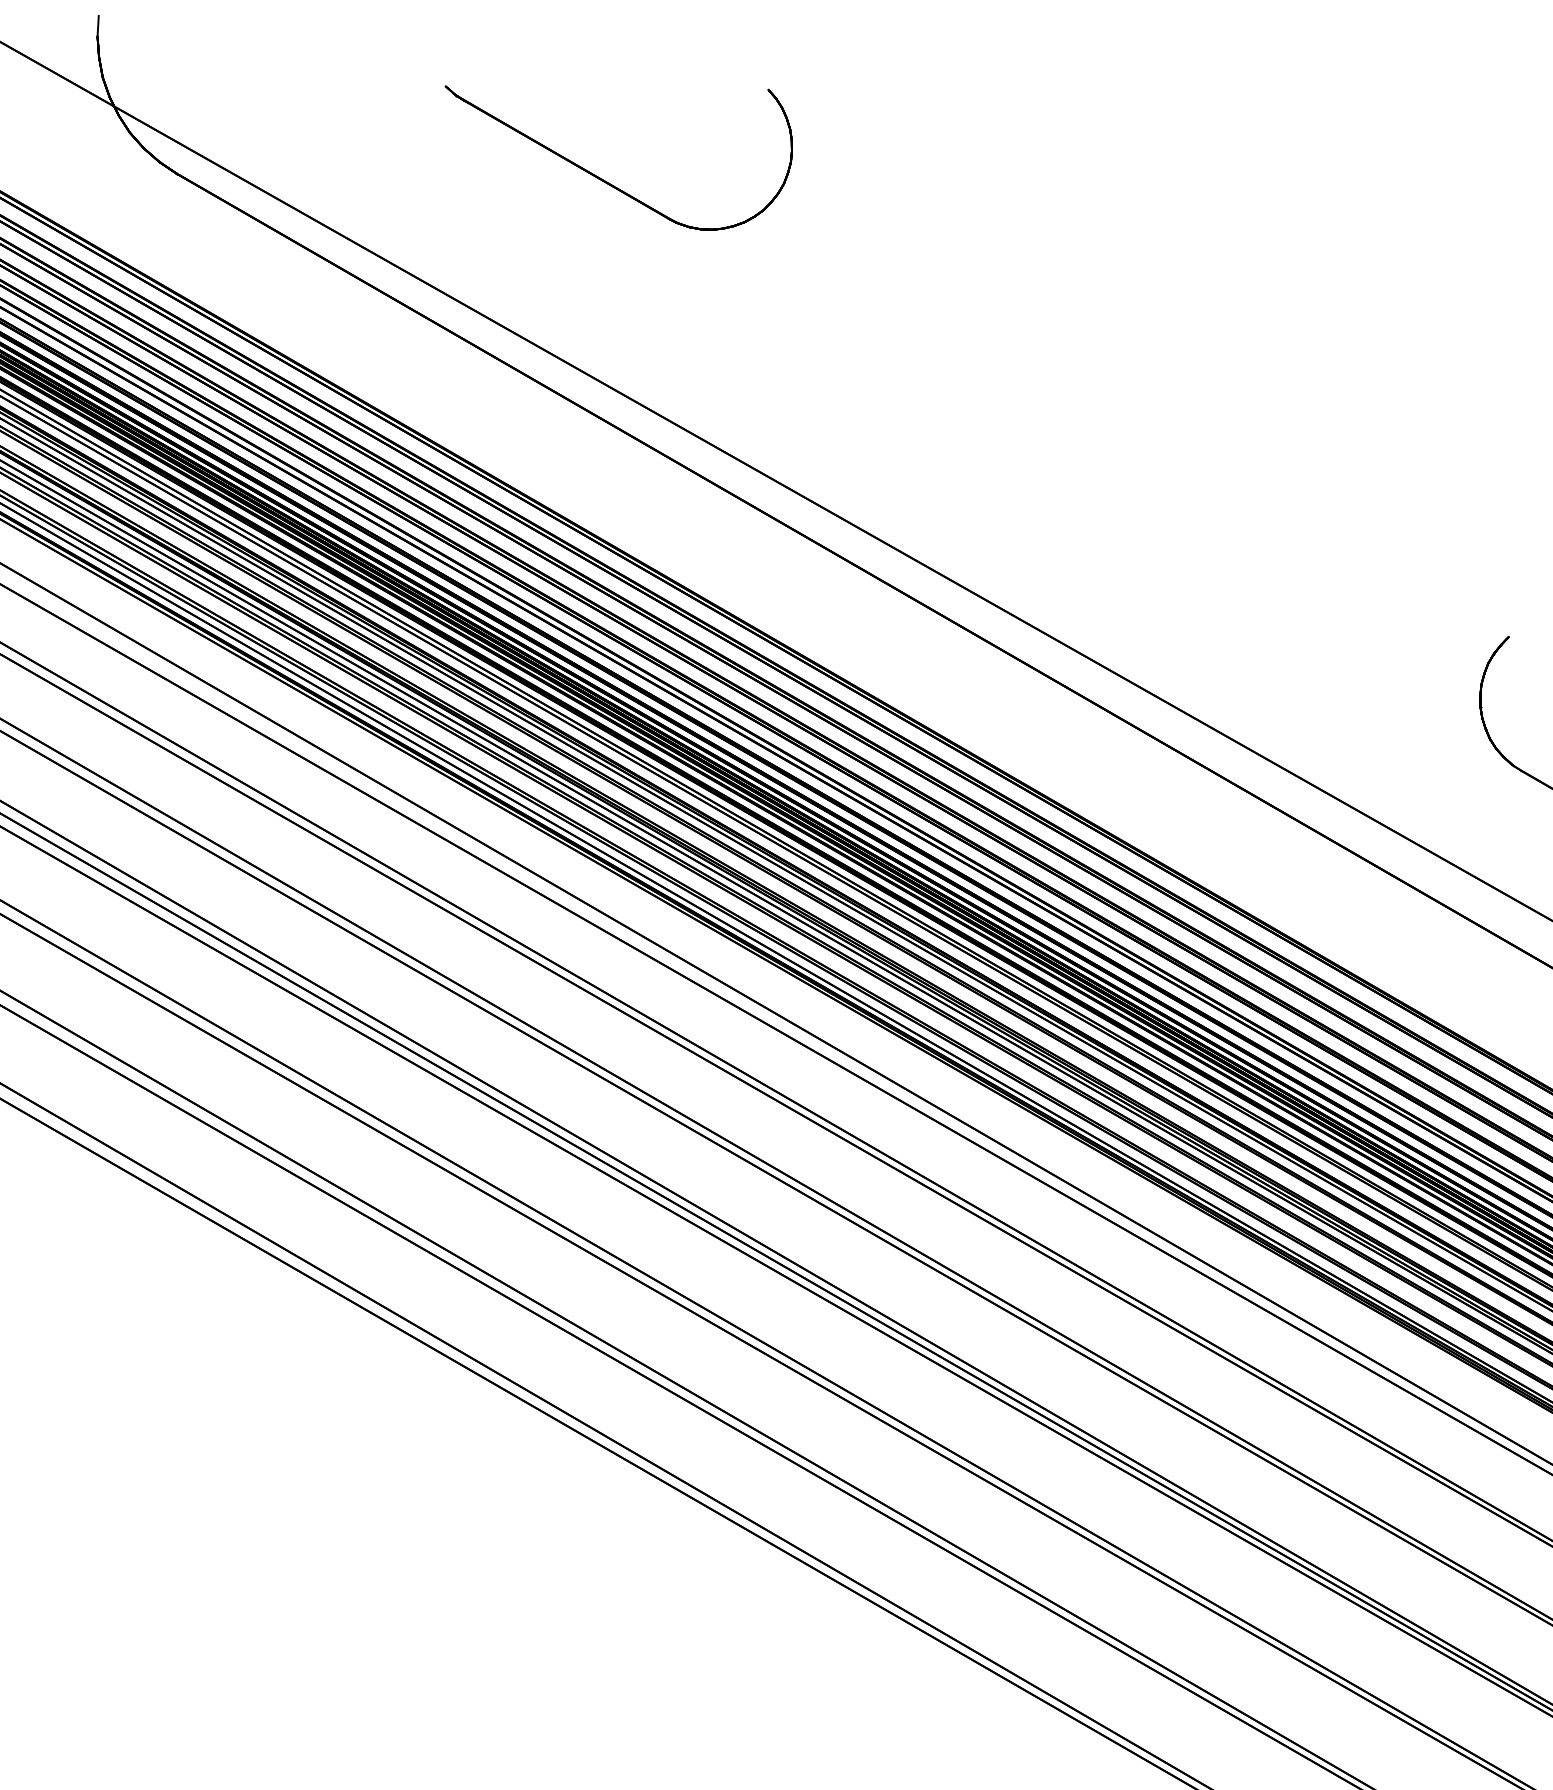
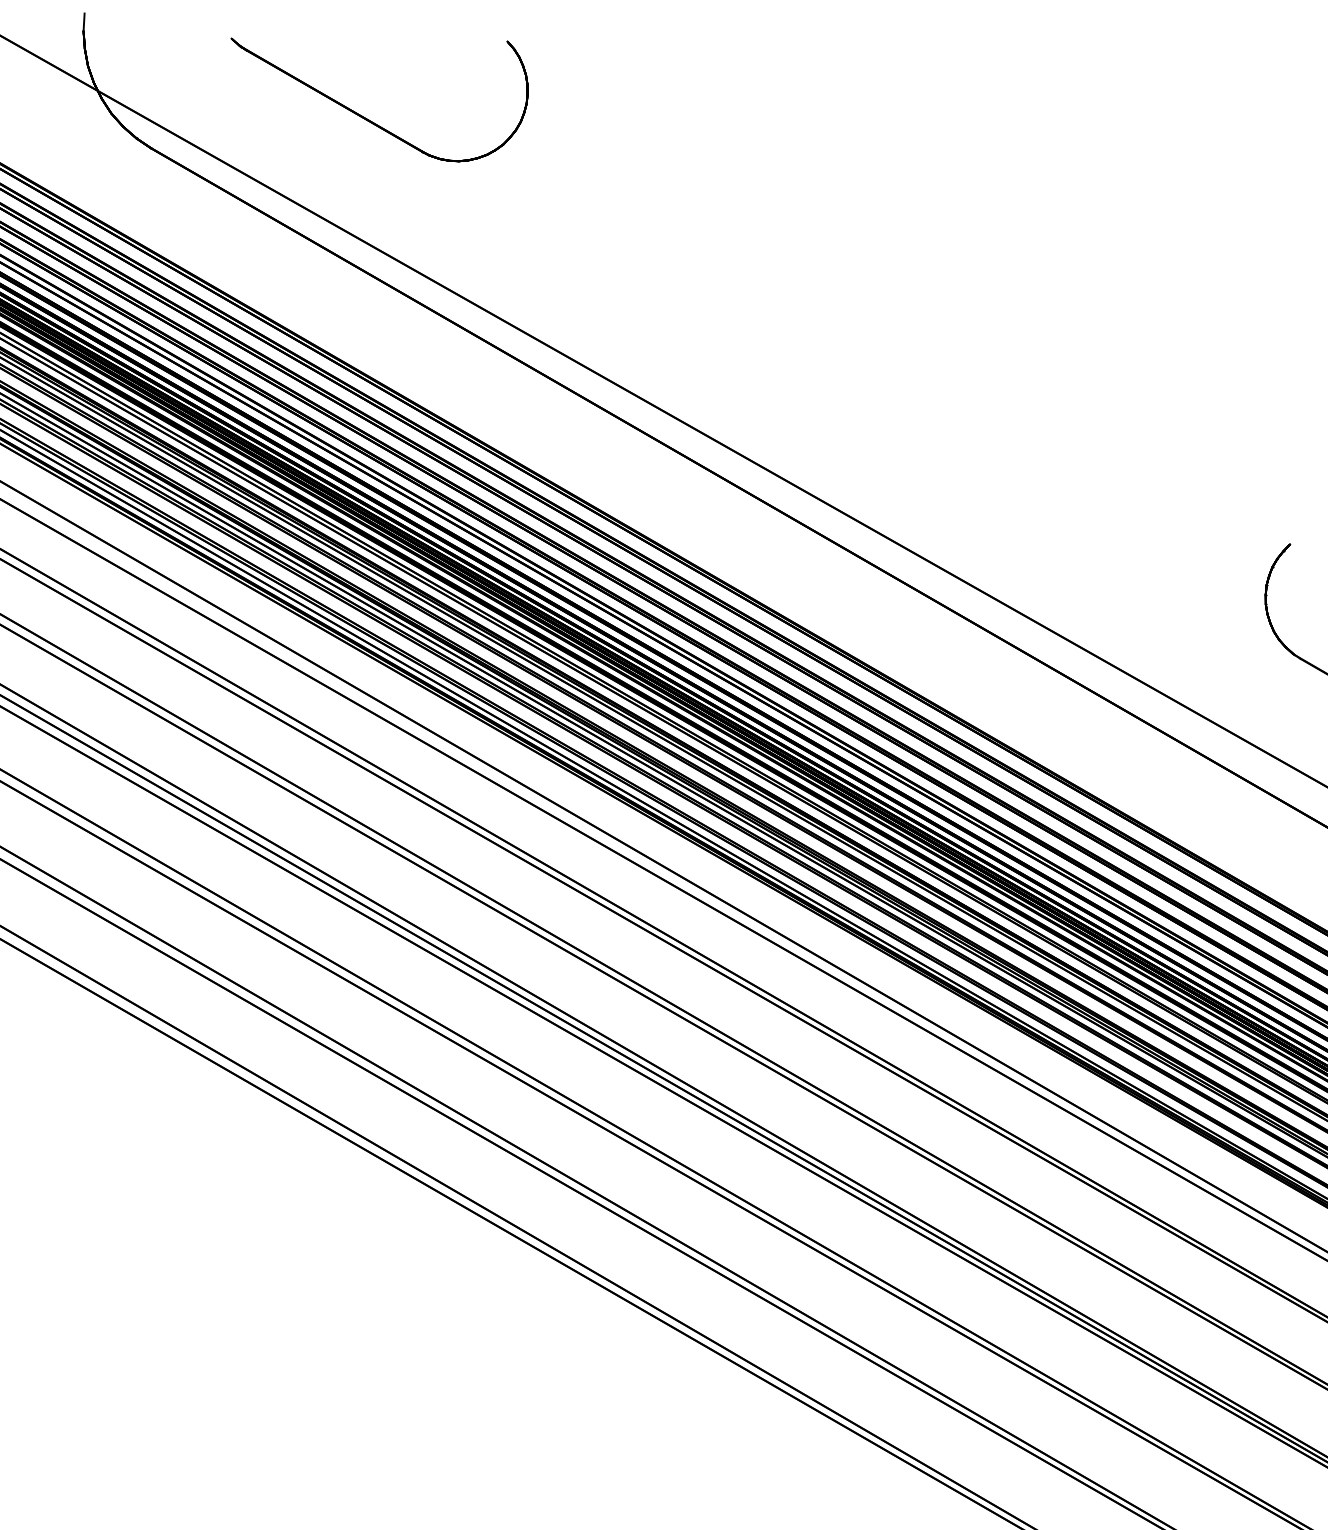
part: (607, 181) -> (369, 119), moved

